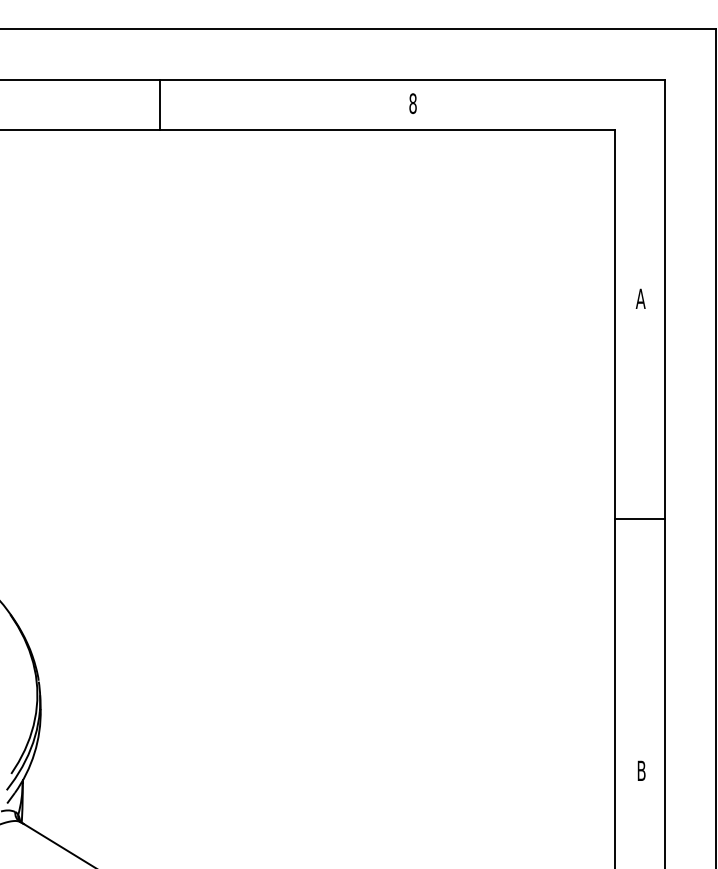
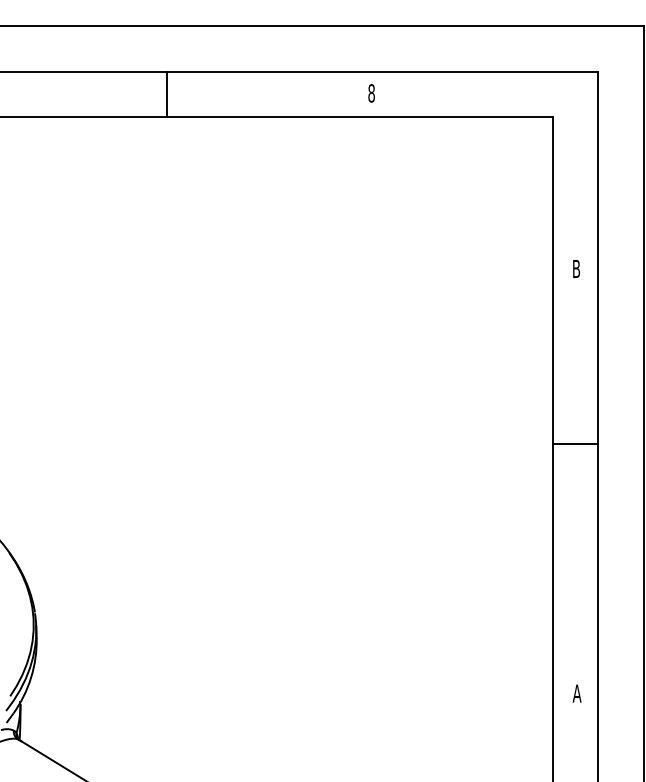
line: (160, 104) -> (167, 94), moved
text: (640, 298) -> (576, 268), A -> B
line: (639, 518) -> (575, 443), moved
text: (640, 770) -> (576, 693), B -> A

